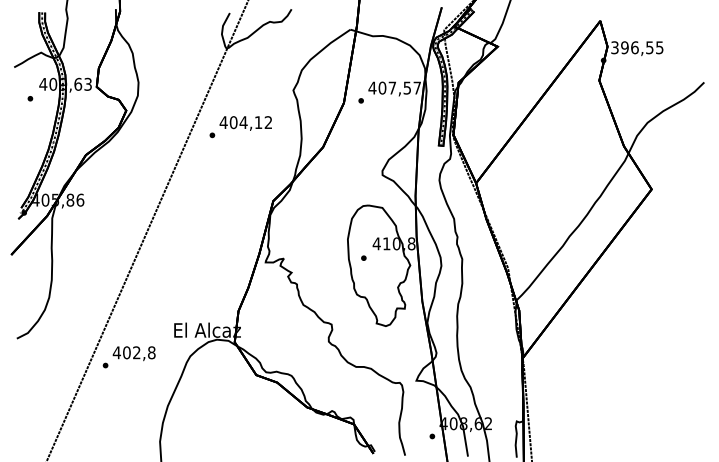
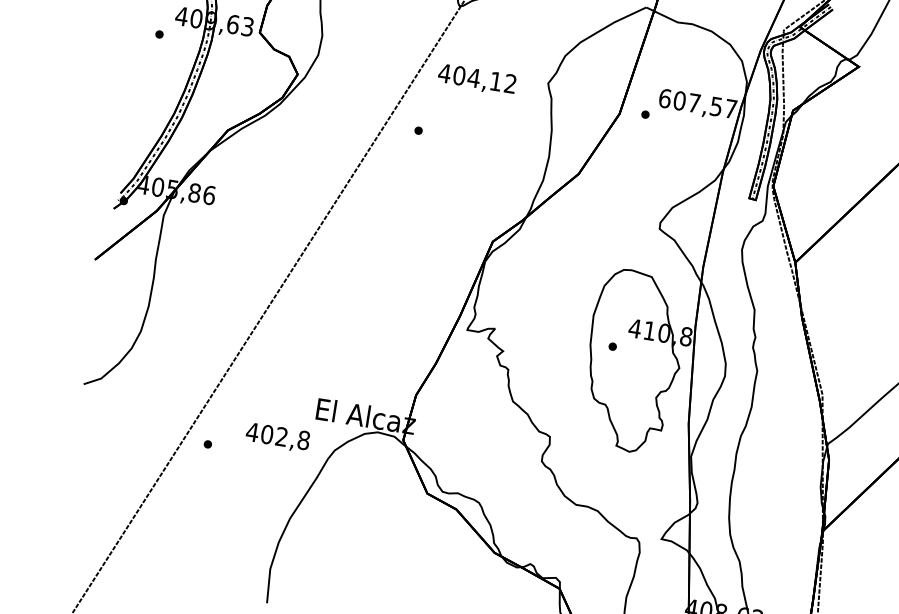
text: (372, 87) -> (665, 97), 407,57 -> 607,57
text: (245, 123) -> (476, 79), moved
text: (133, 353) -> (276, 437), moved

